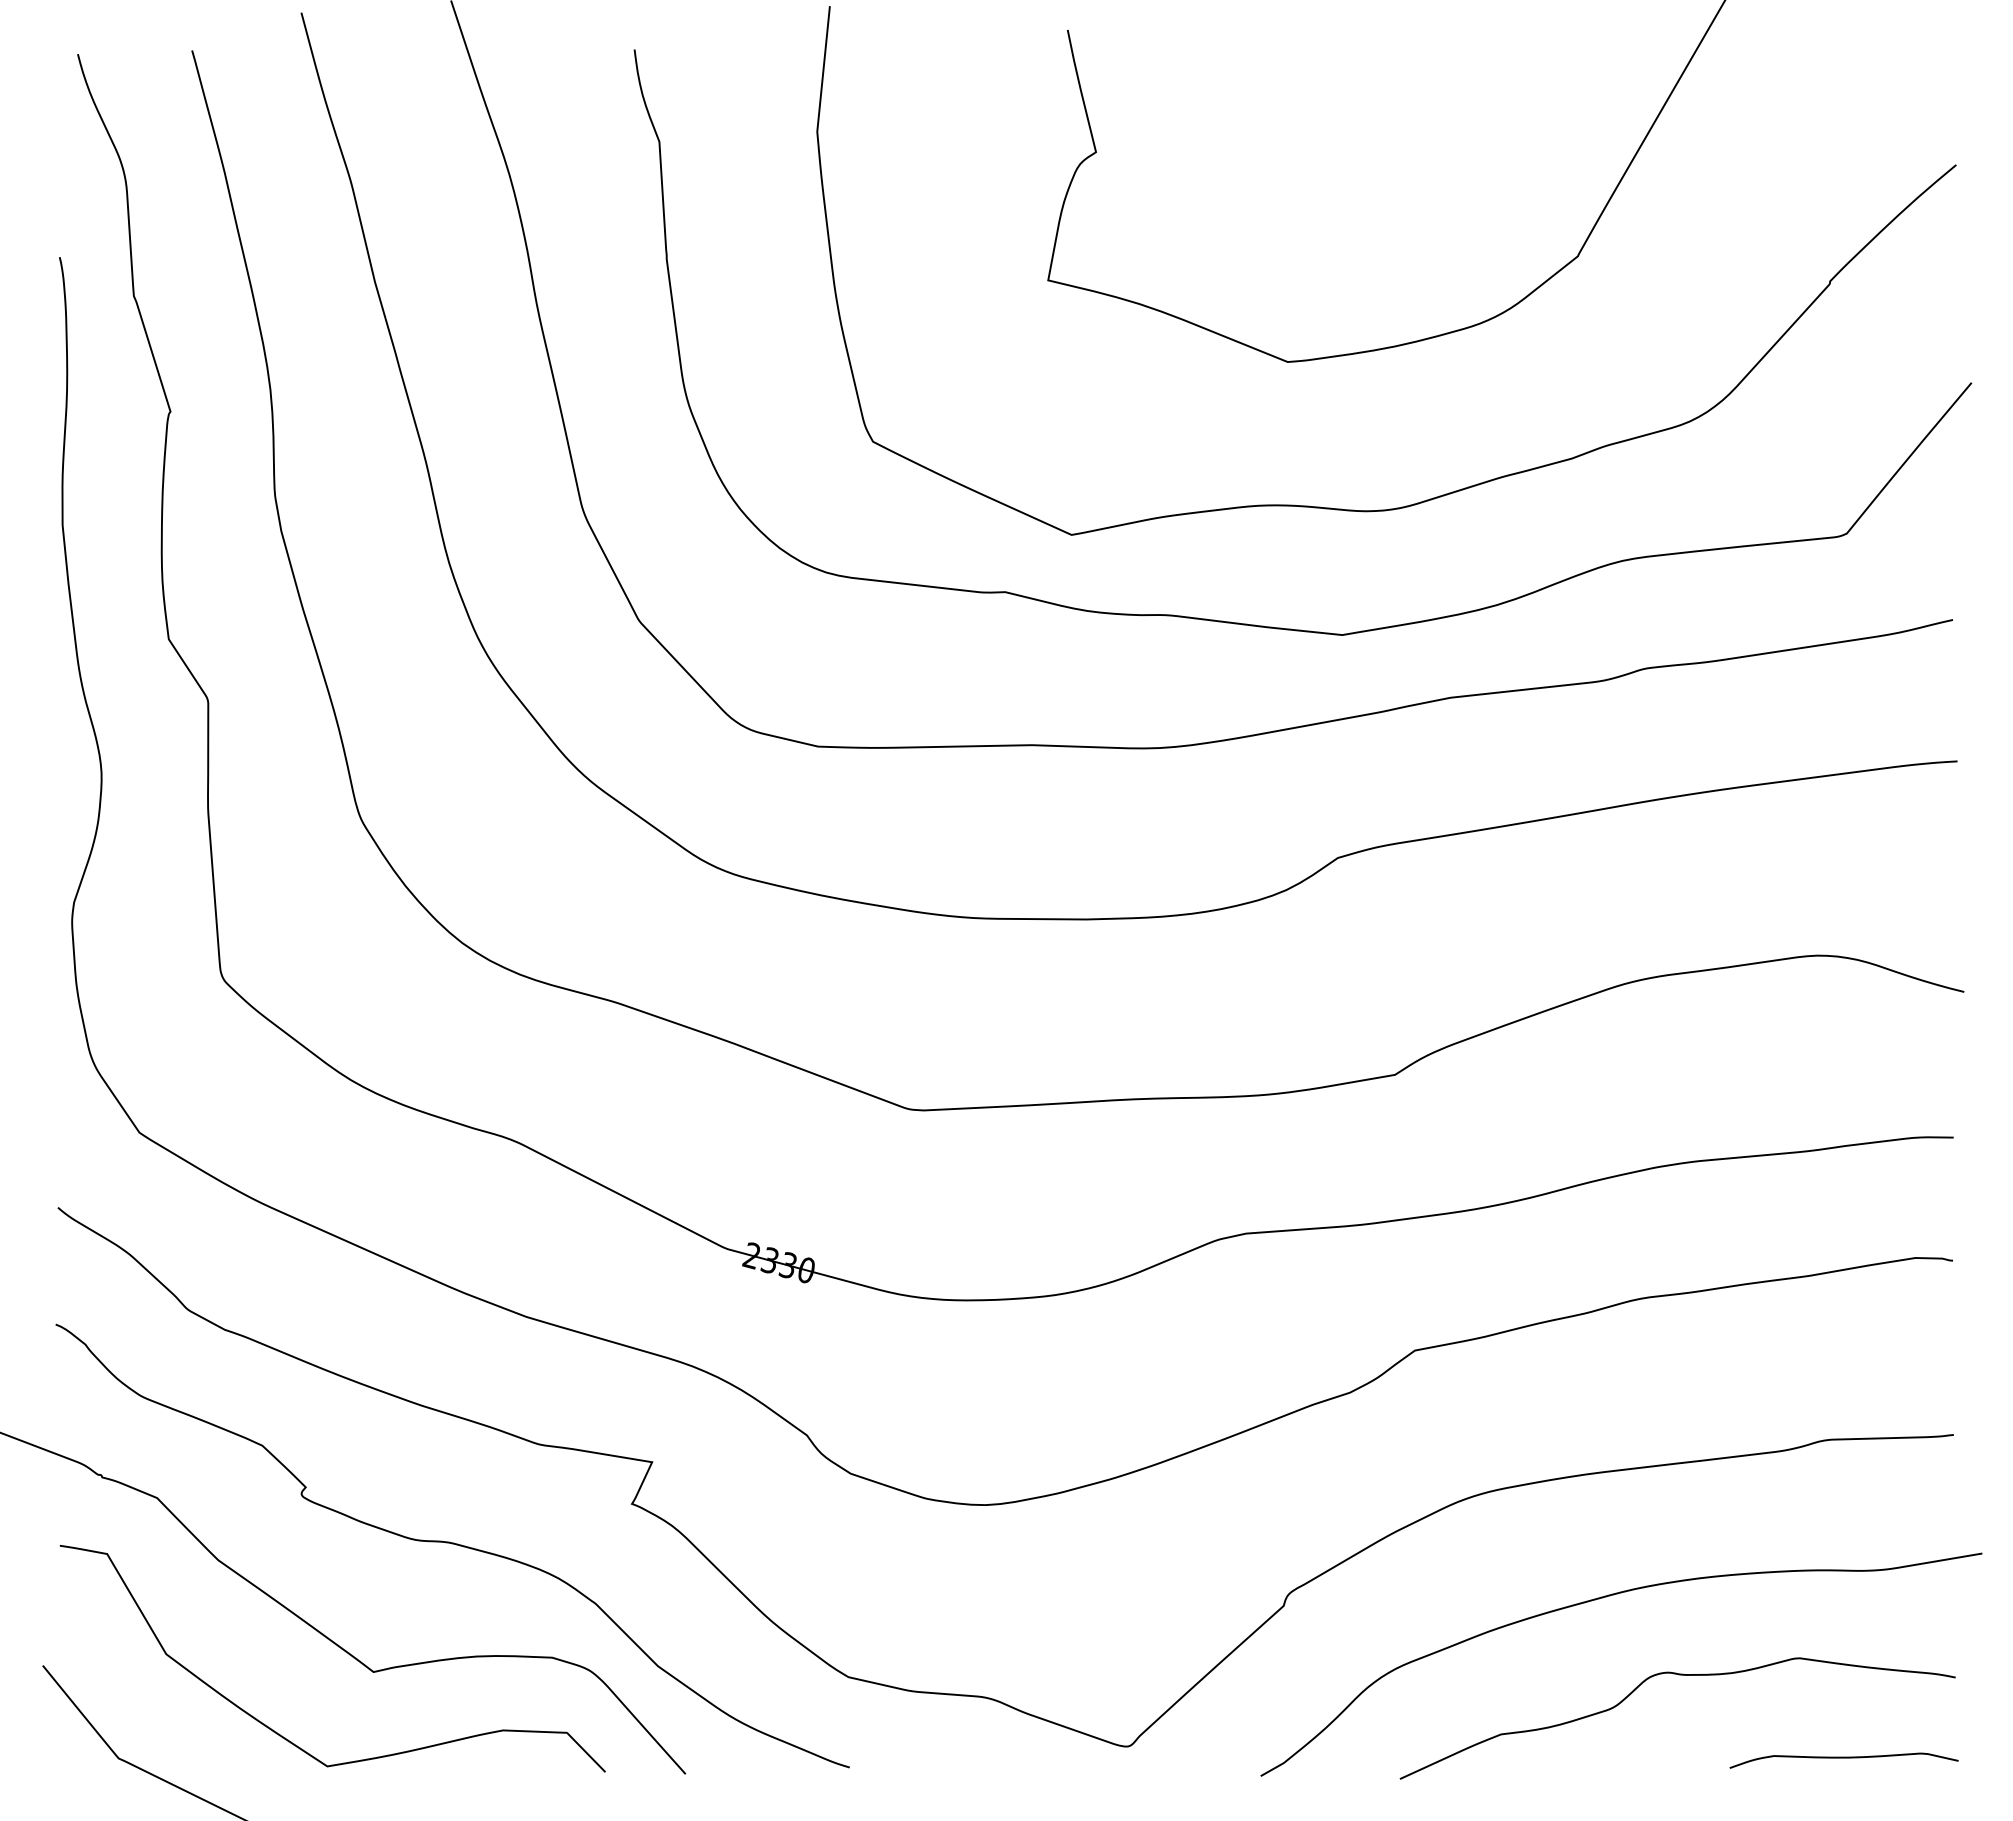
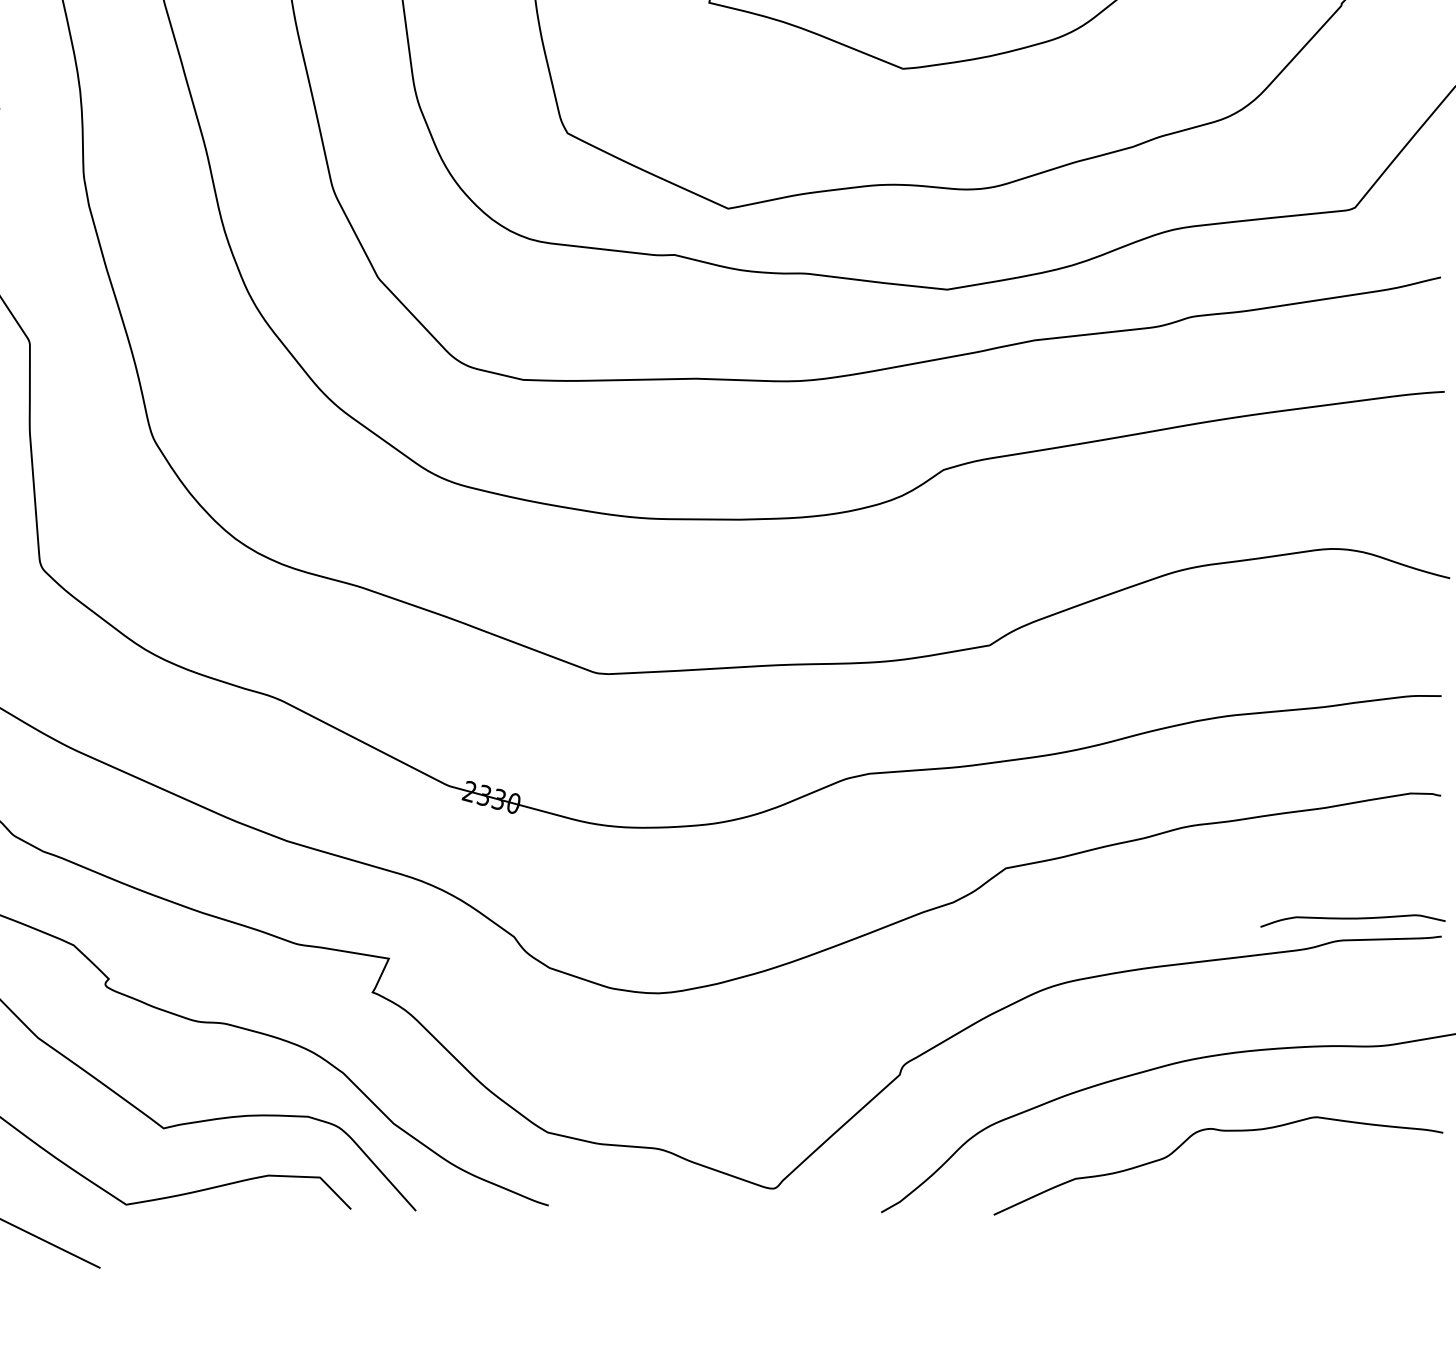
curve: (1843, 1758) -> (1352, 919), moved

